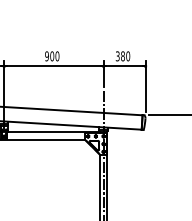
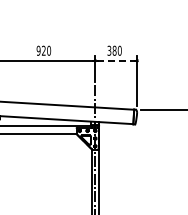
text: (52, 56) -> (44, 50), 900 -> 920
line: (125, 66) -> (117, 60), solid -> dashed

